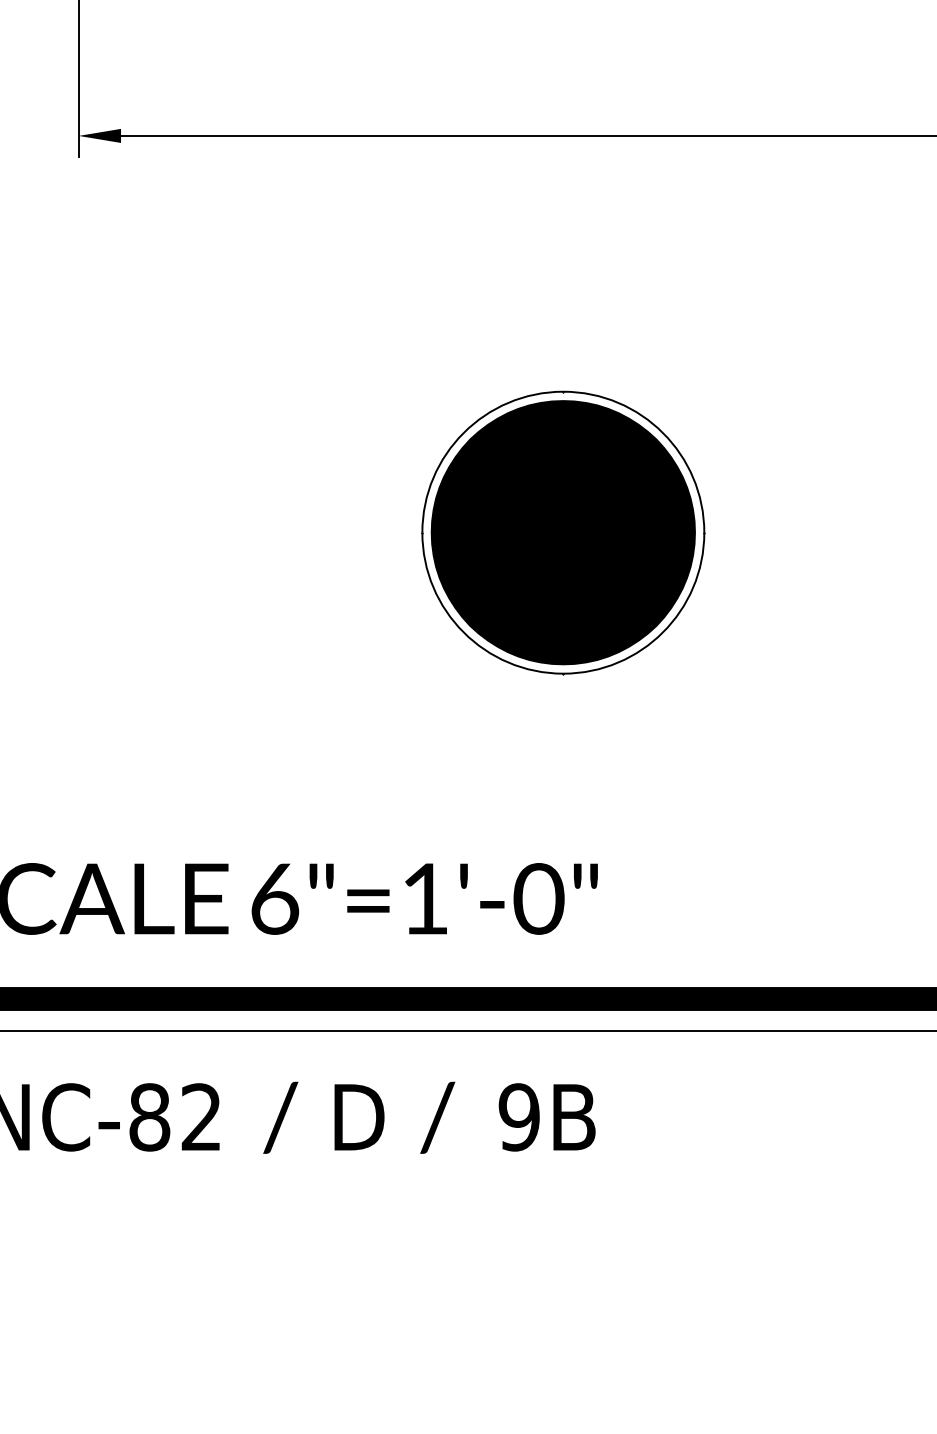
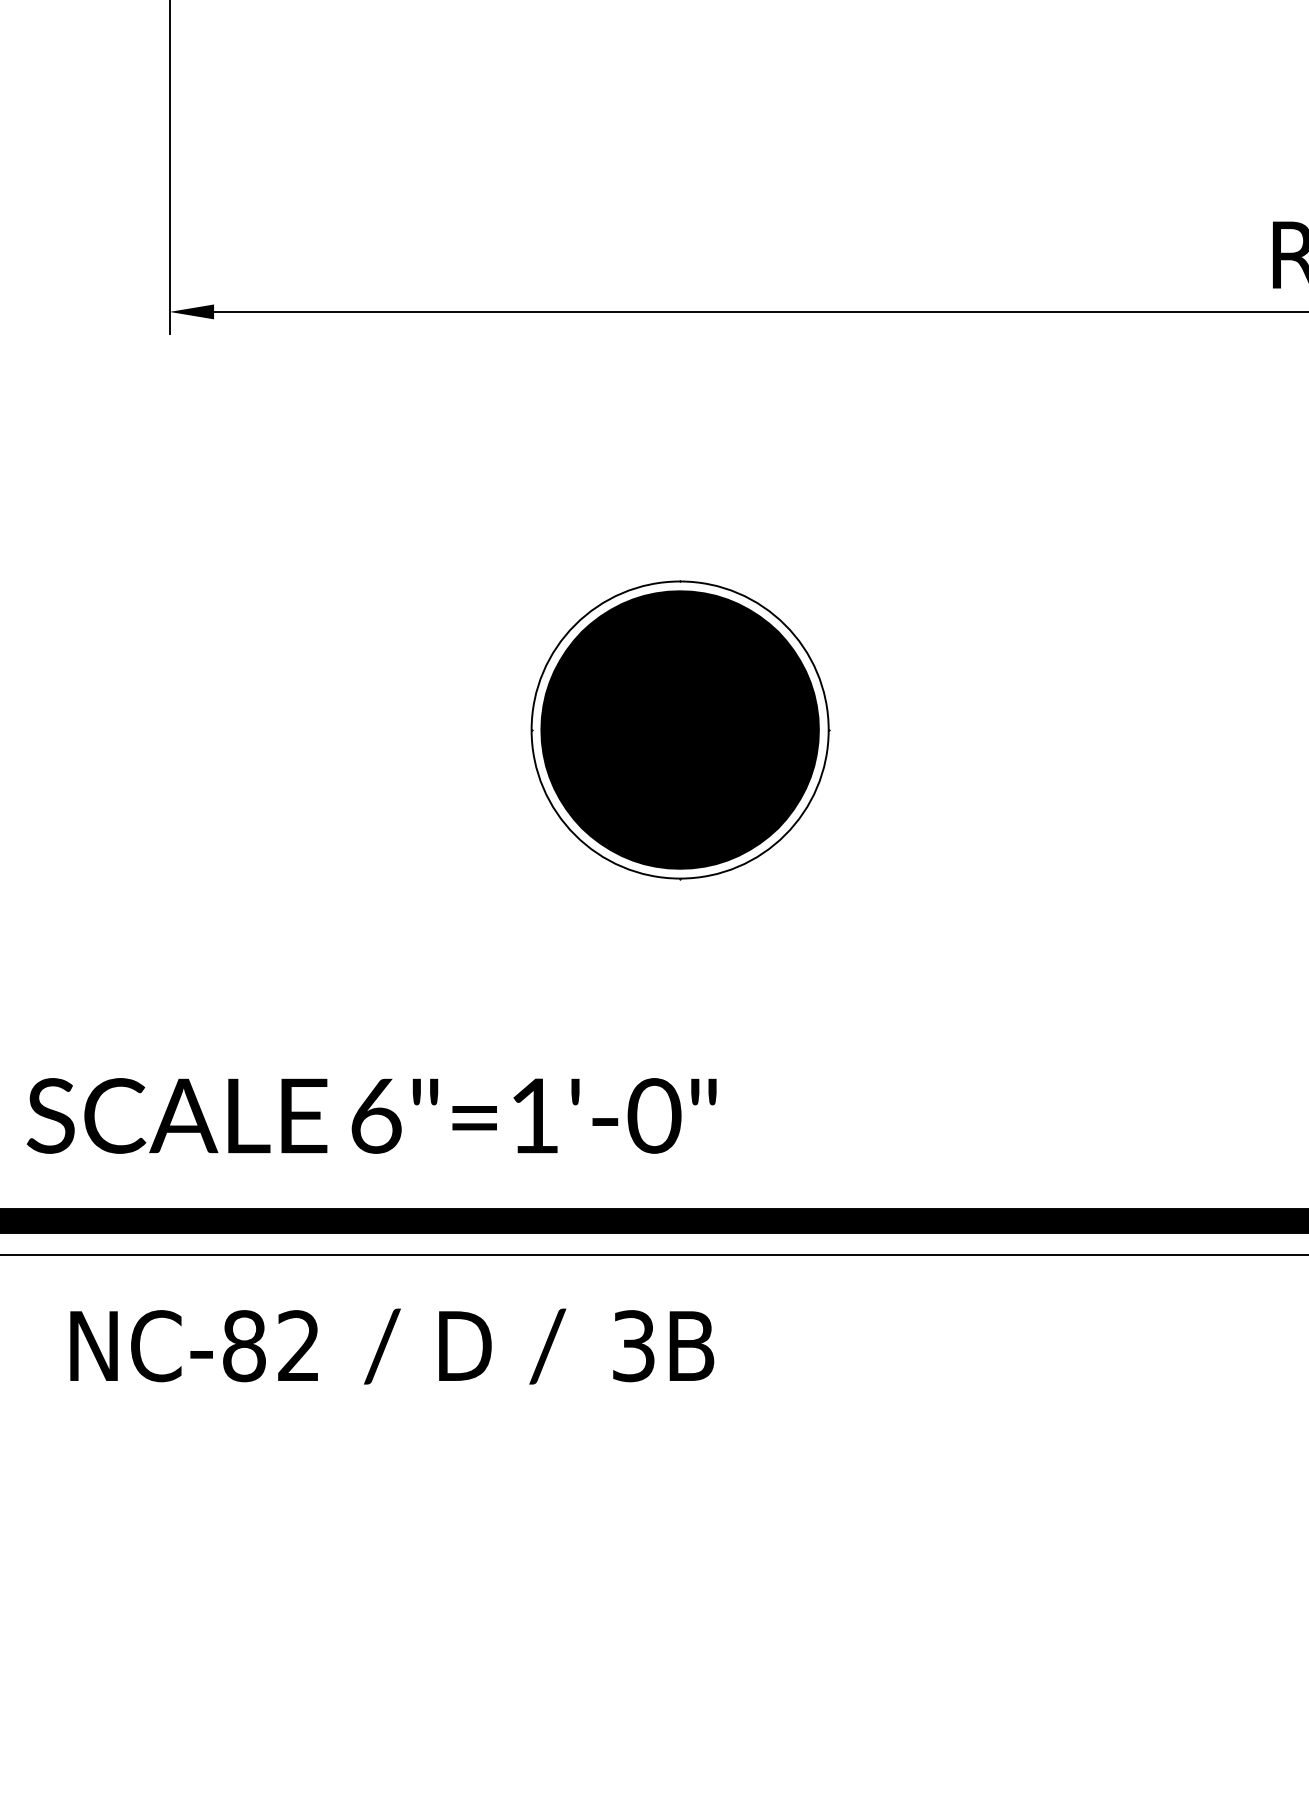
text: (519, 1117) -> (633, 1346), 9B -> 3B

